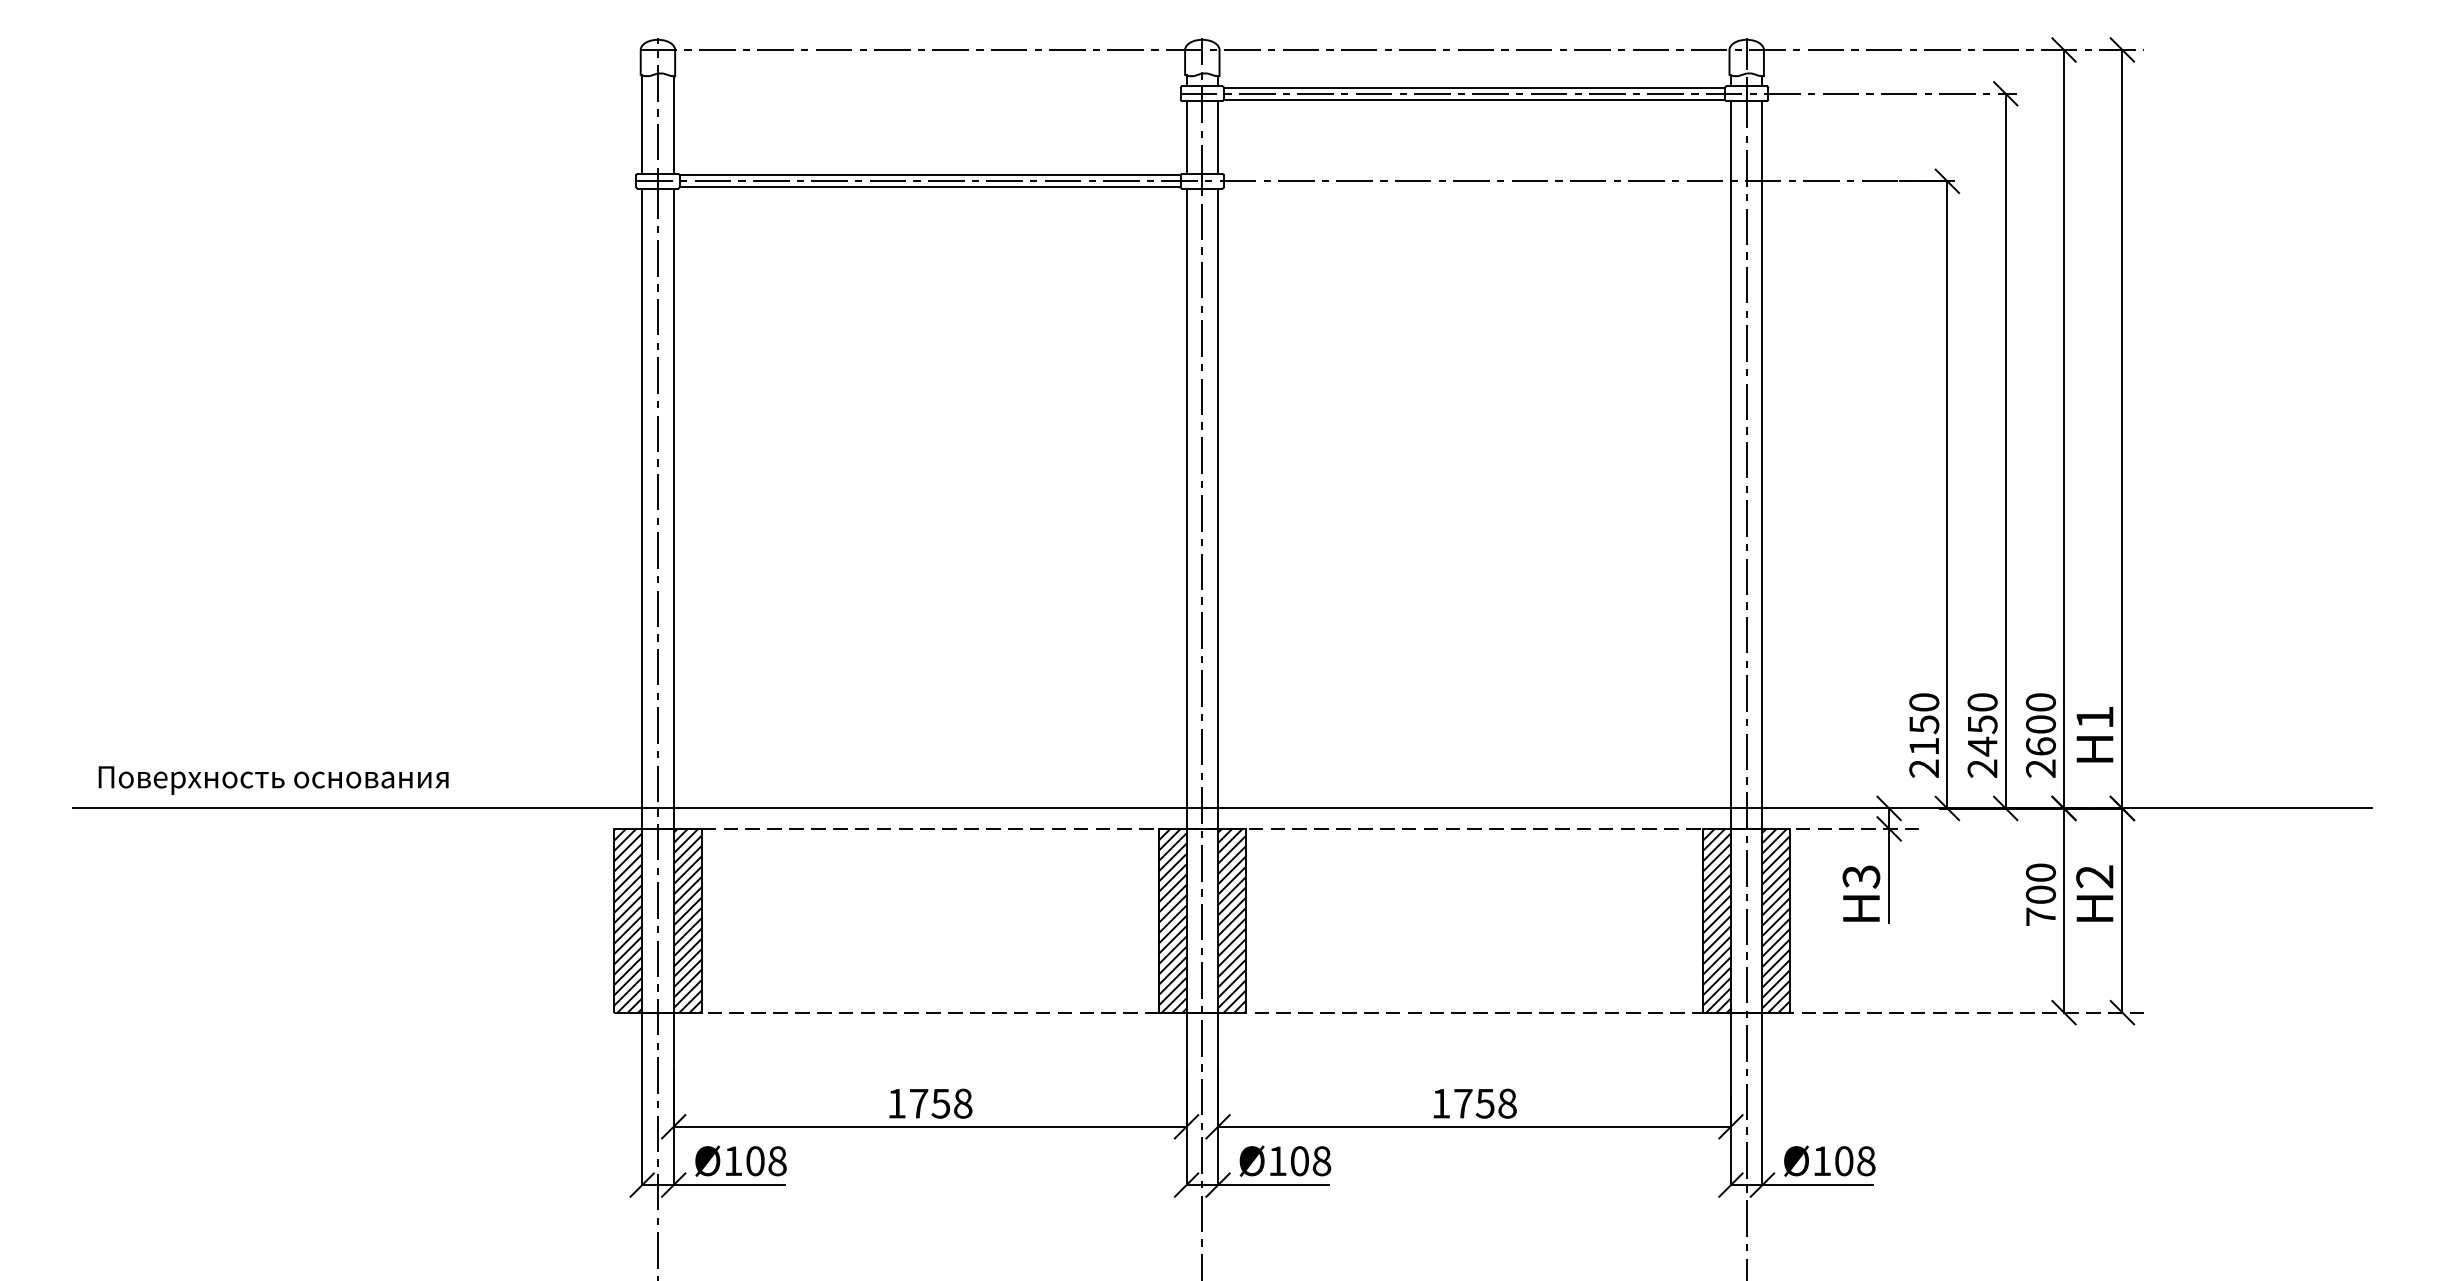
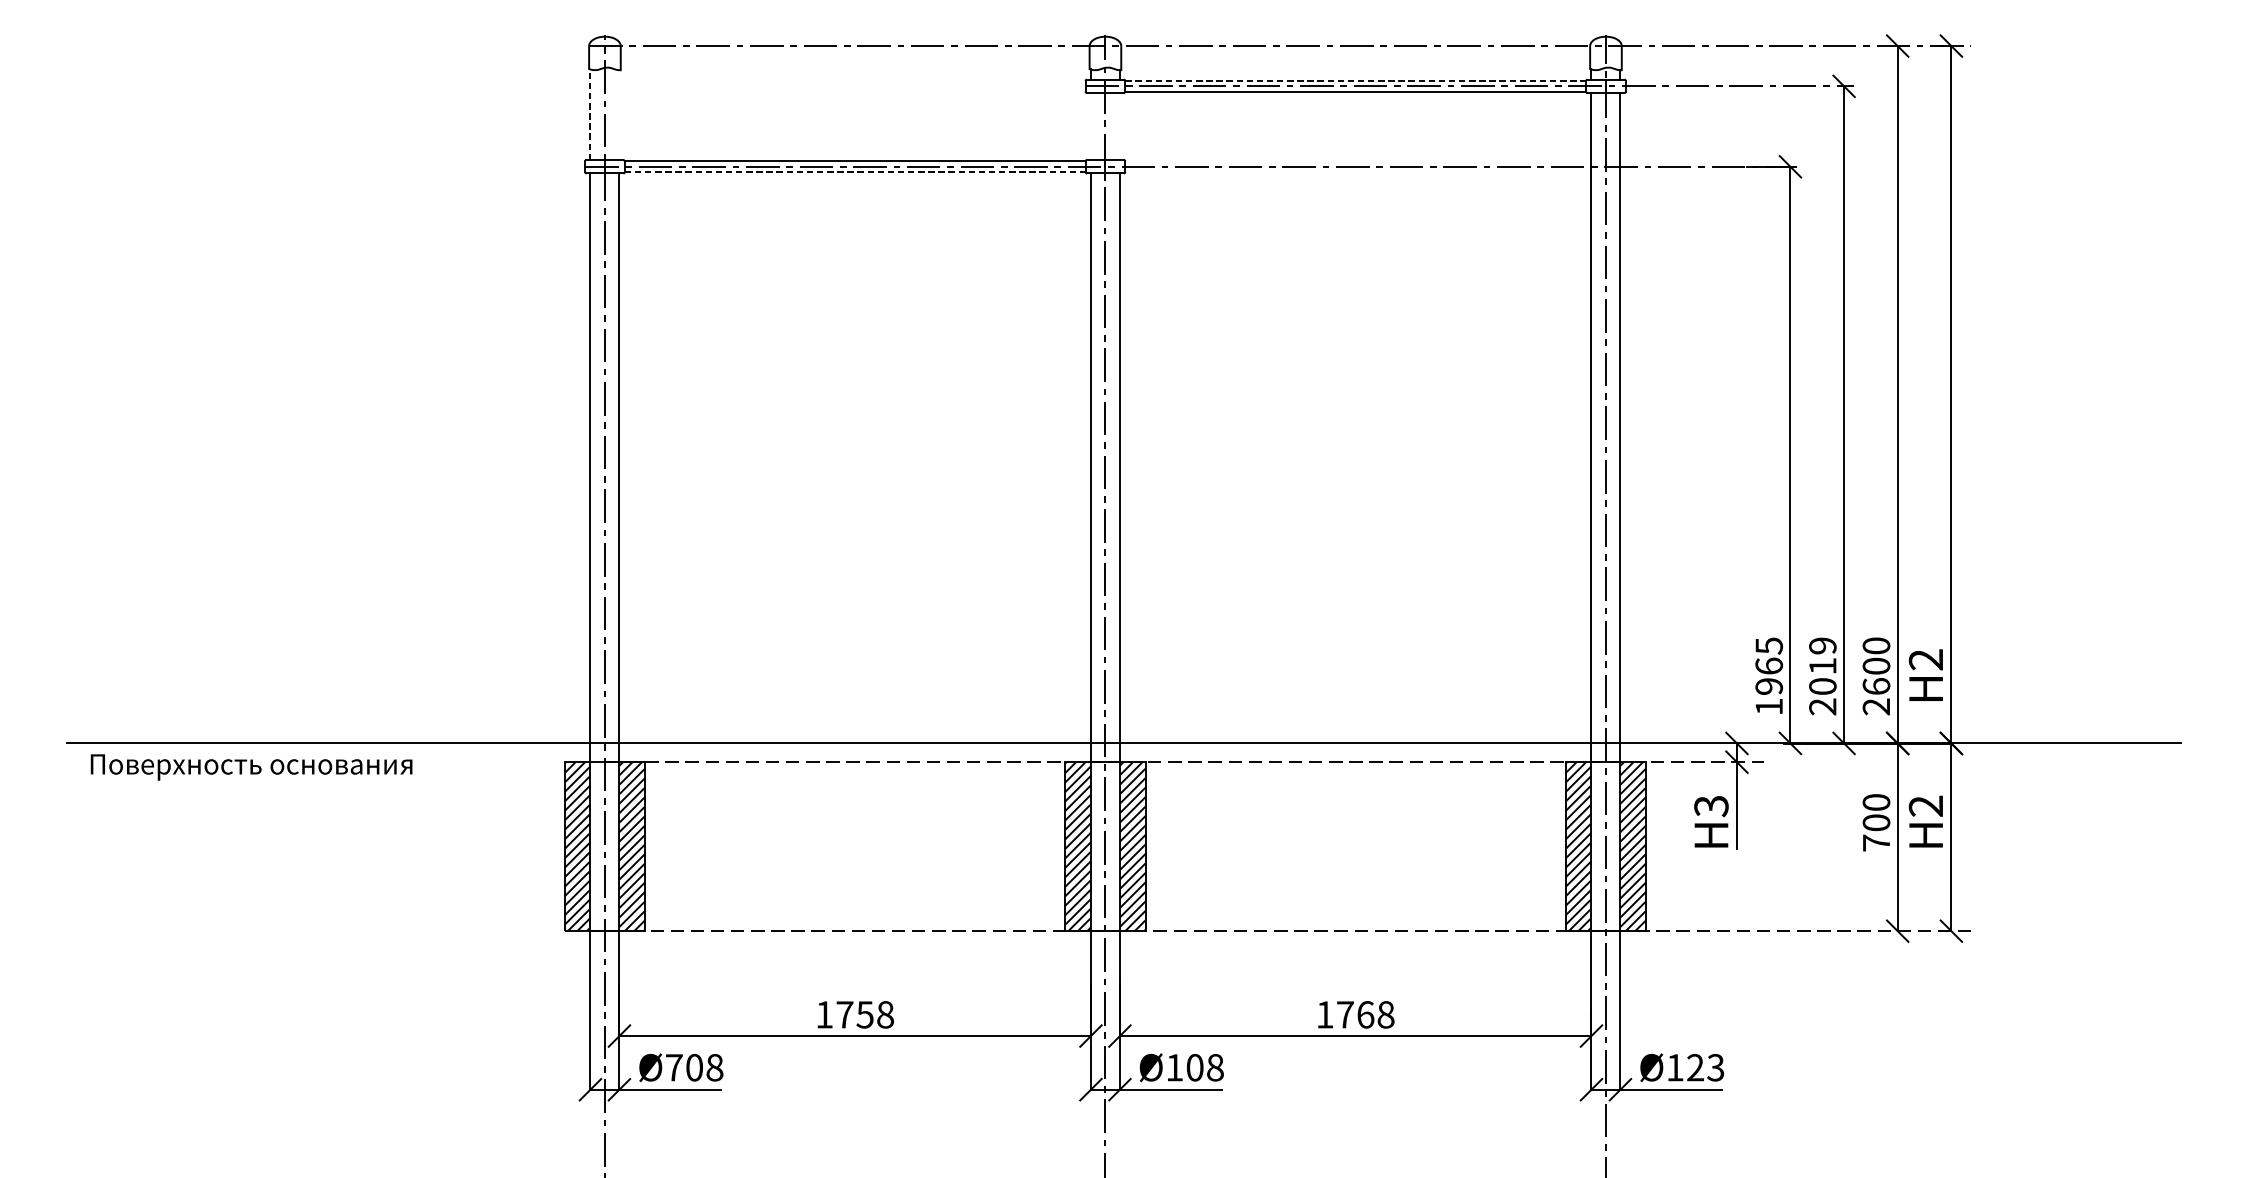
line: (1474, 87) -> (1355, 80), solid -> dashed
line: (642, 124) -> (590, 114), solid -> dashed
line: (673, 124) -> (619, 114), removed
line: (1186, 137) -> (1090, 126), removed
line: (1218, 137) -> (1120, 126), removed
line: (930, 187) -> (855, 172), solid -> dashed
text: (2094, 717) -> (1925, 659), H1 -> H2
text: (1982, 724) -> (1822, 666), 2450 -> 2019
text: (1924, 735) -> (1769, 676), 2150 -> 1965
text: (273, 780) -> (251, 767), moved
text: (1484, 1103) -> (1364, 1014), 1758 -> 1768
text: (733, 1160) -> (674, 1067), Ø108 -> Ø708
text: (1855, 1161) -> (1705, 1068), Ø108 -> Ø123

